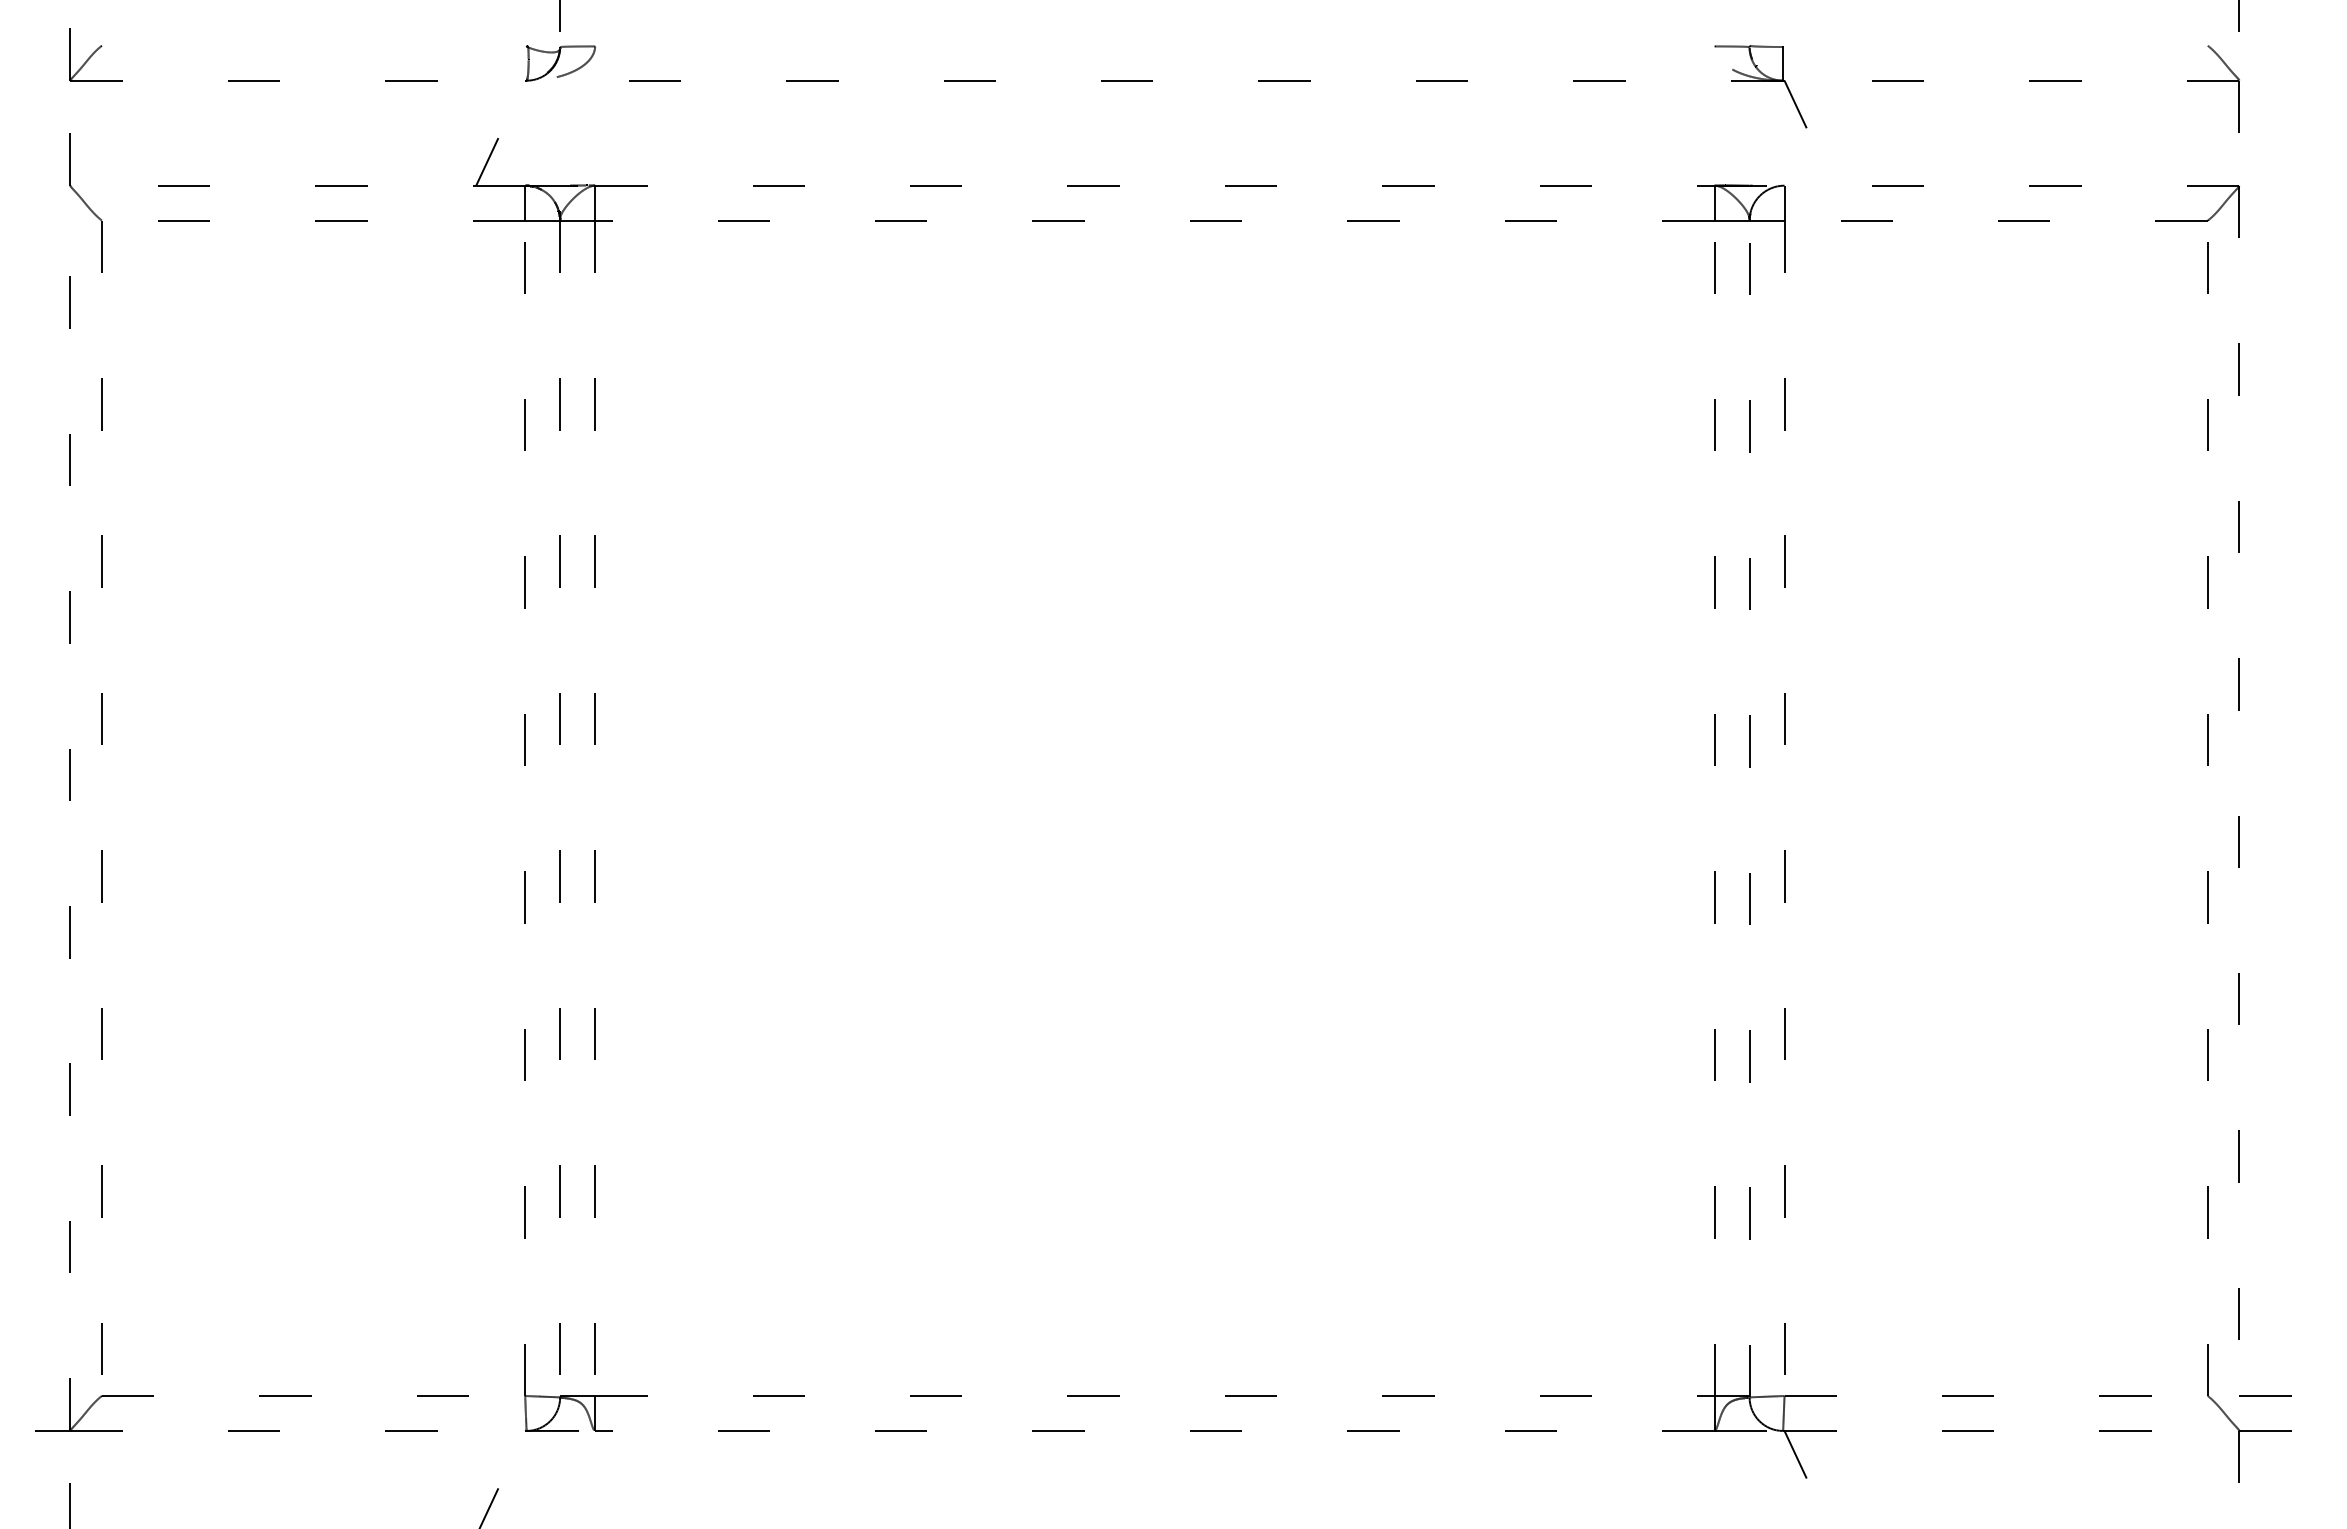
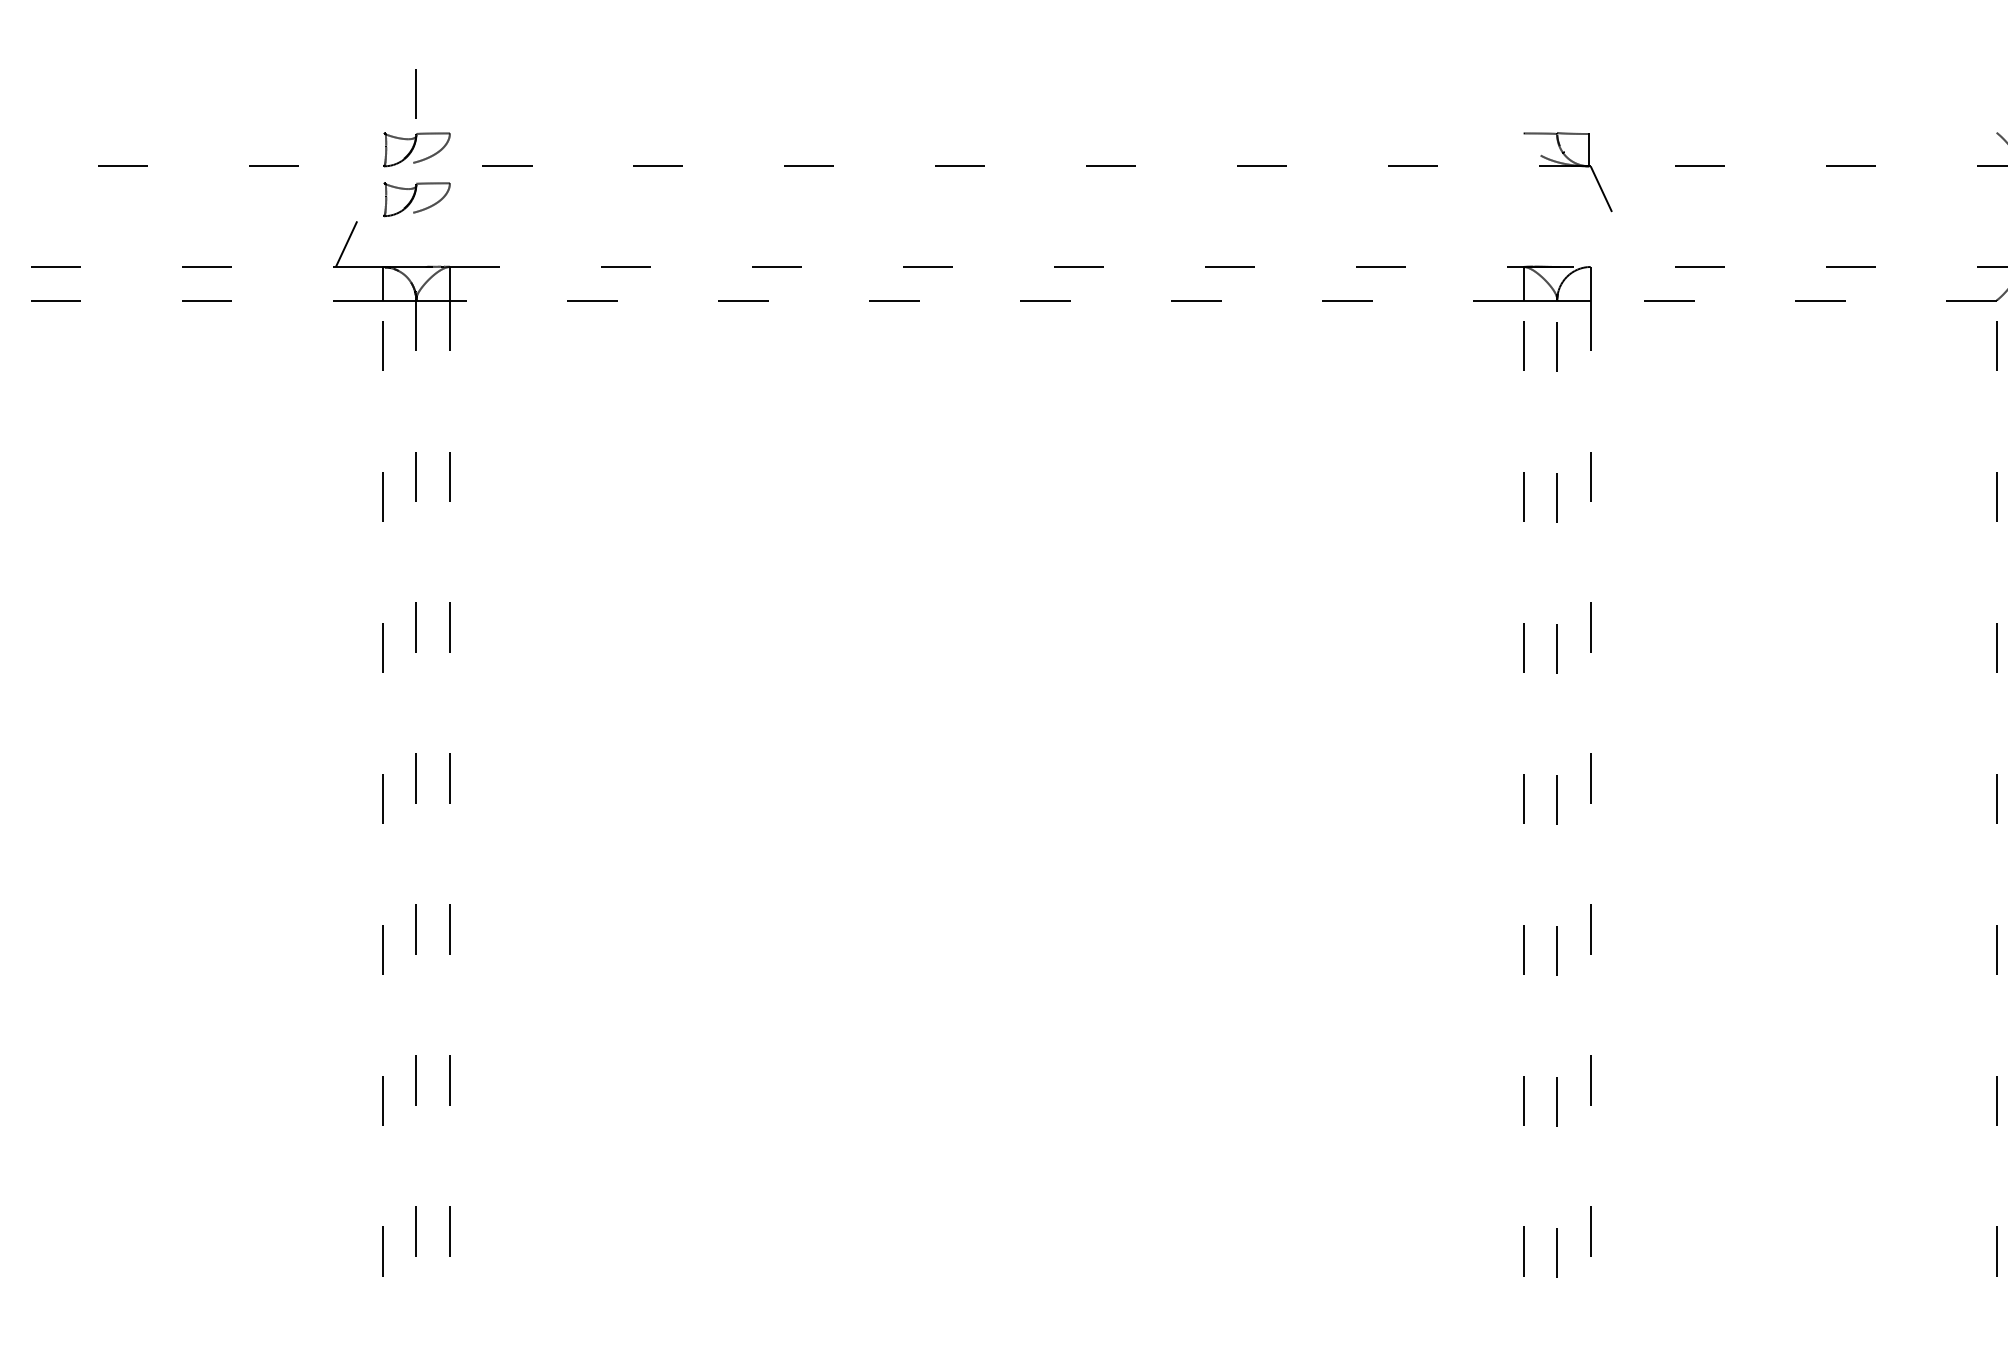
part: (560, 115) -> (416, 199), added

